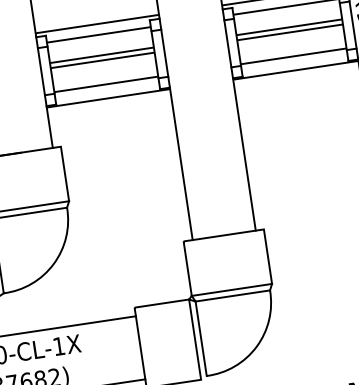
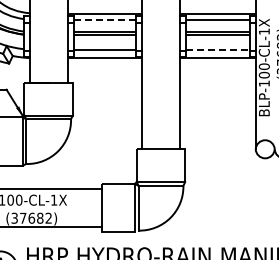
line: (99, 35) -> (105, 20), solid -> dashed
line: (292, 55) -> (217, 49), solid -> dashed

